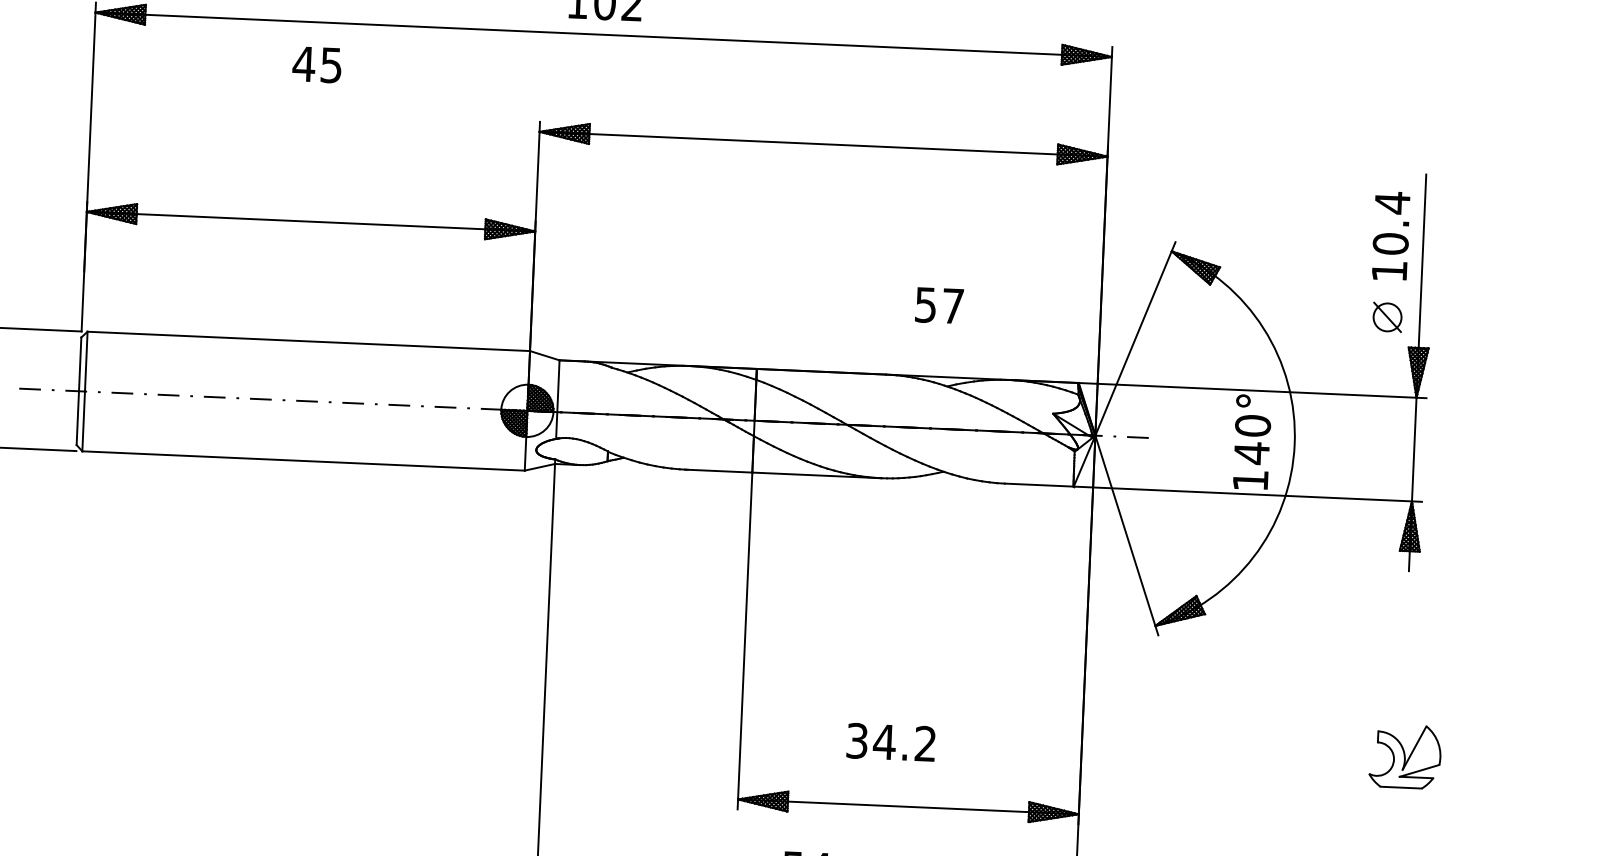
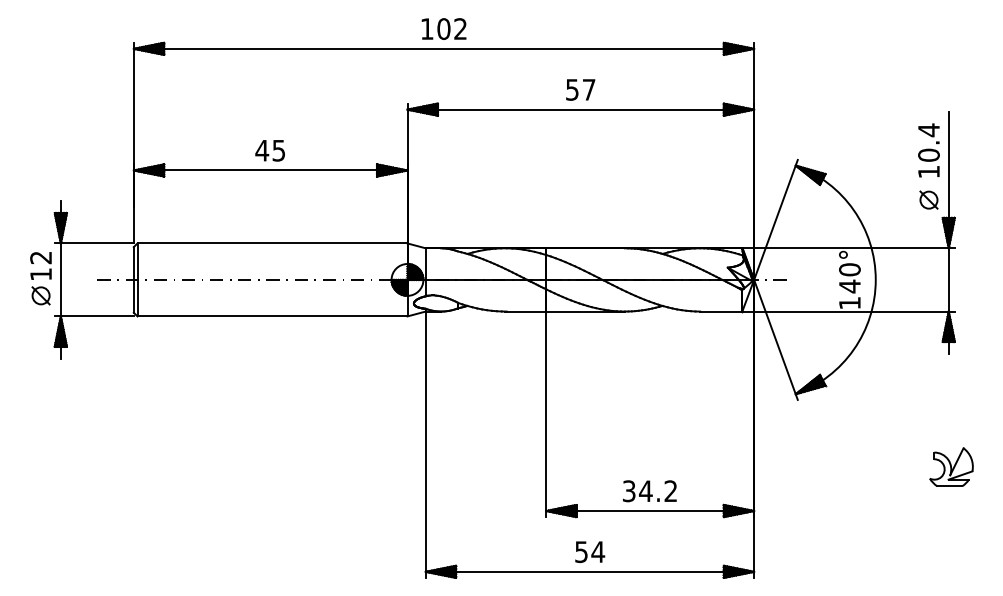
text: (315, 64) -> (269, 150), moved
text: (939, 304) -> (580, 89), moved
text: (890, 742) -> (649, 491), moved

